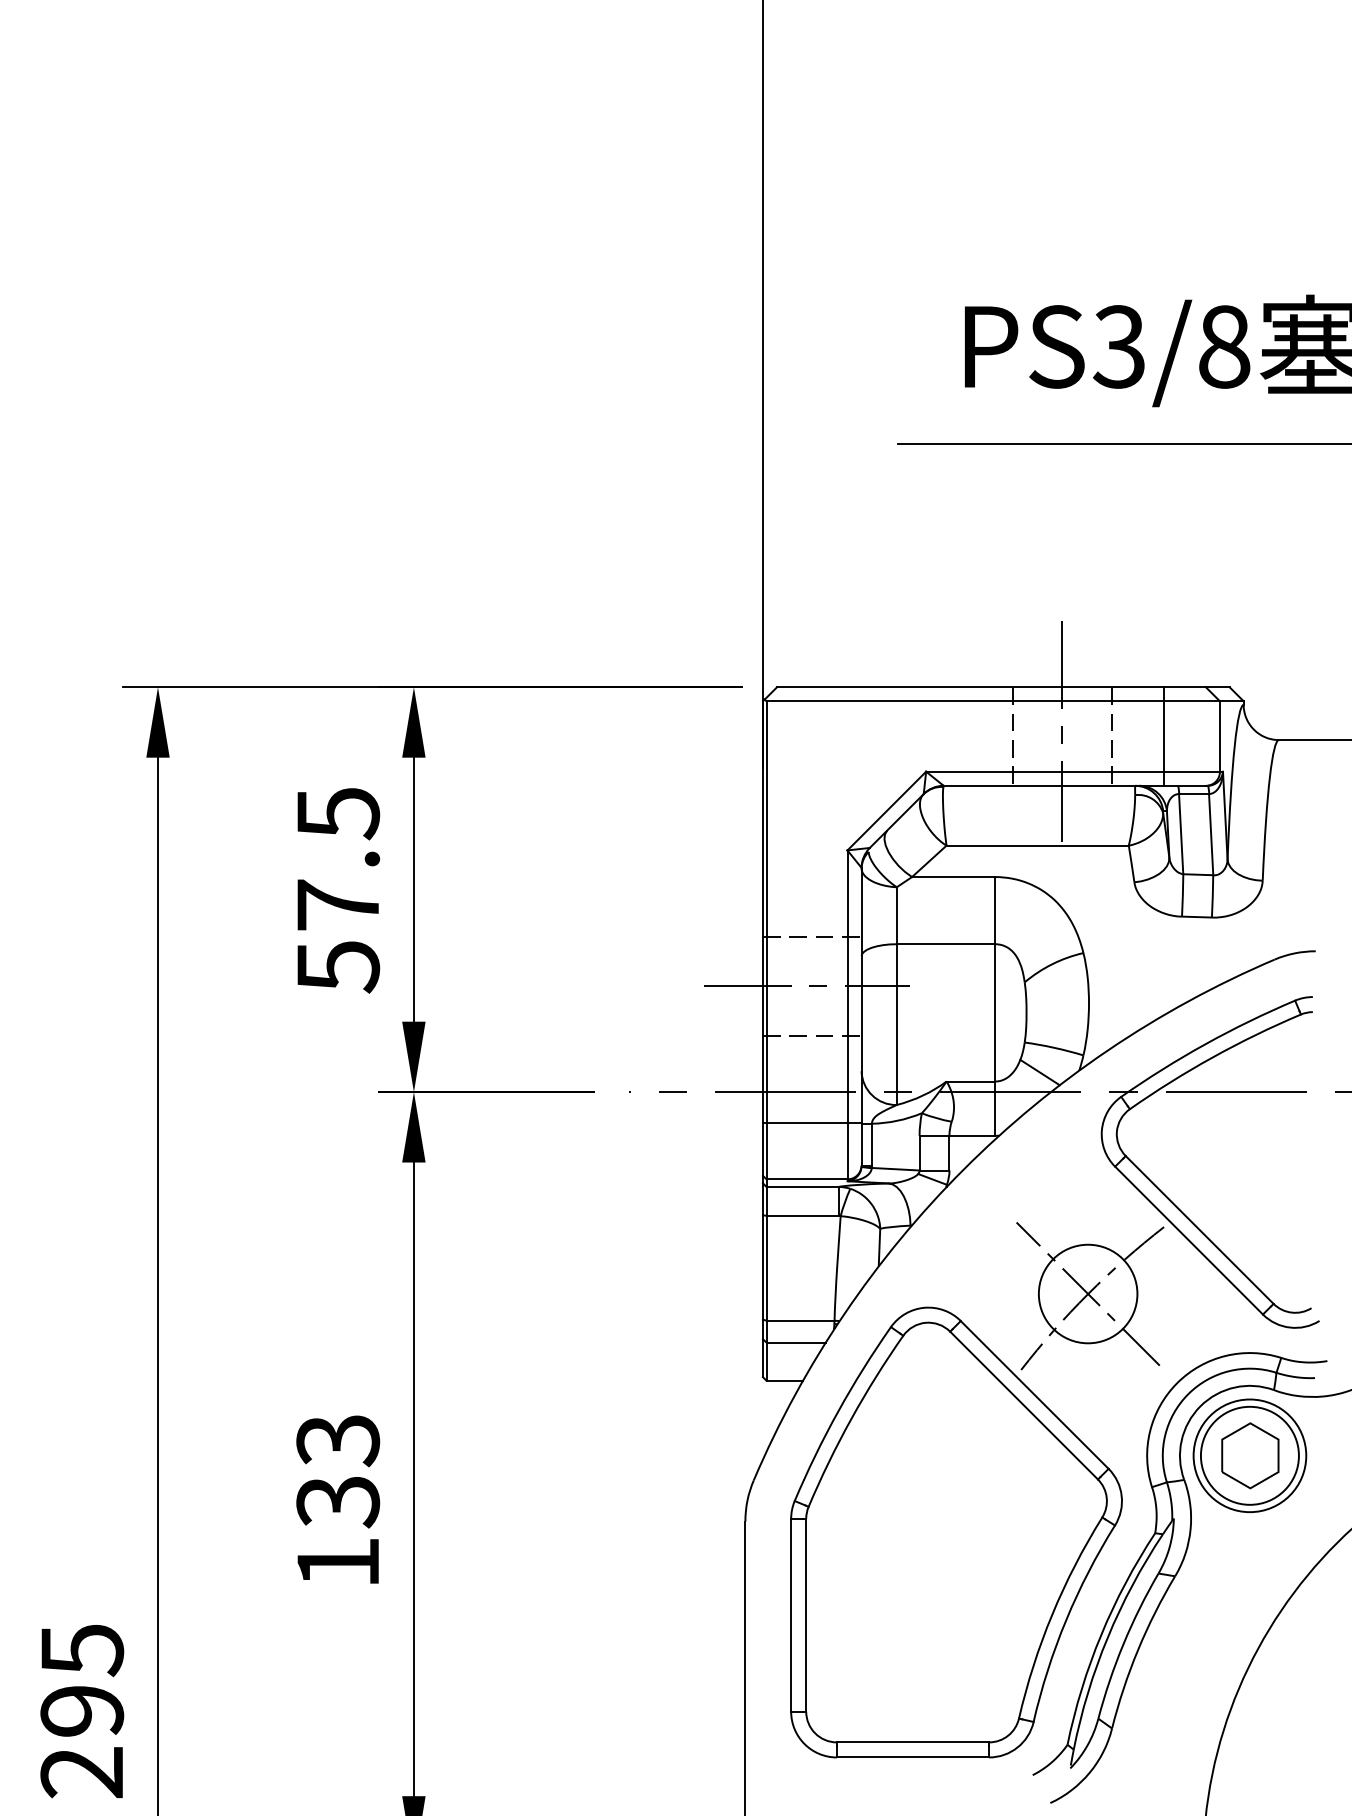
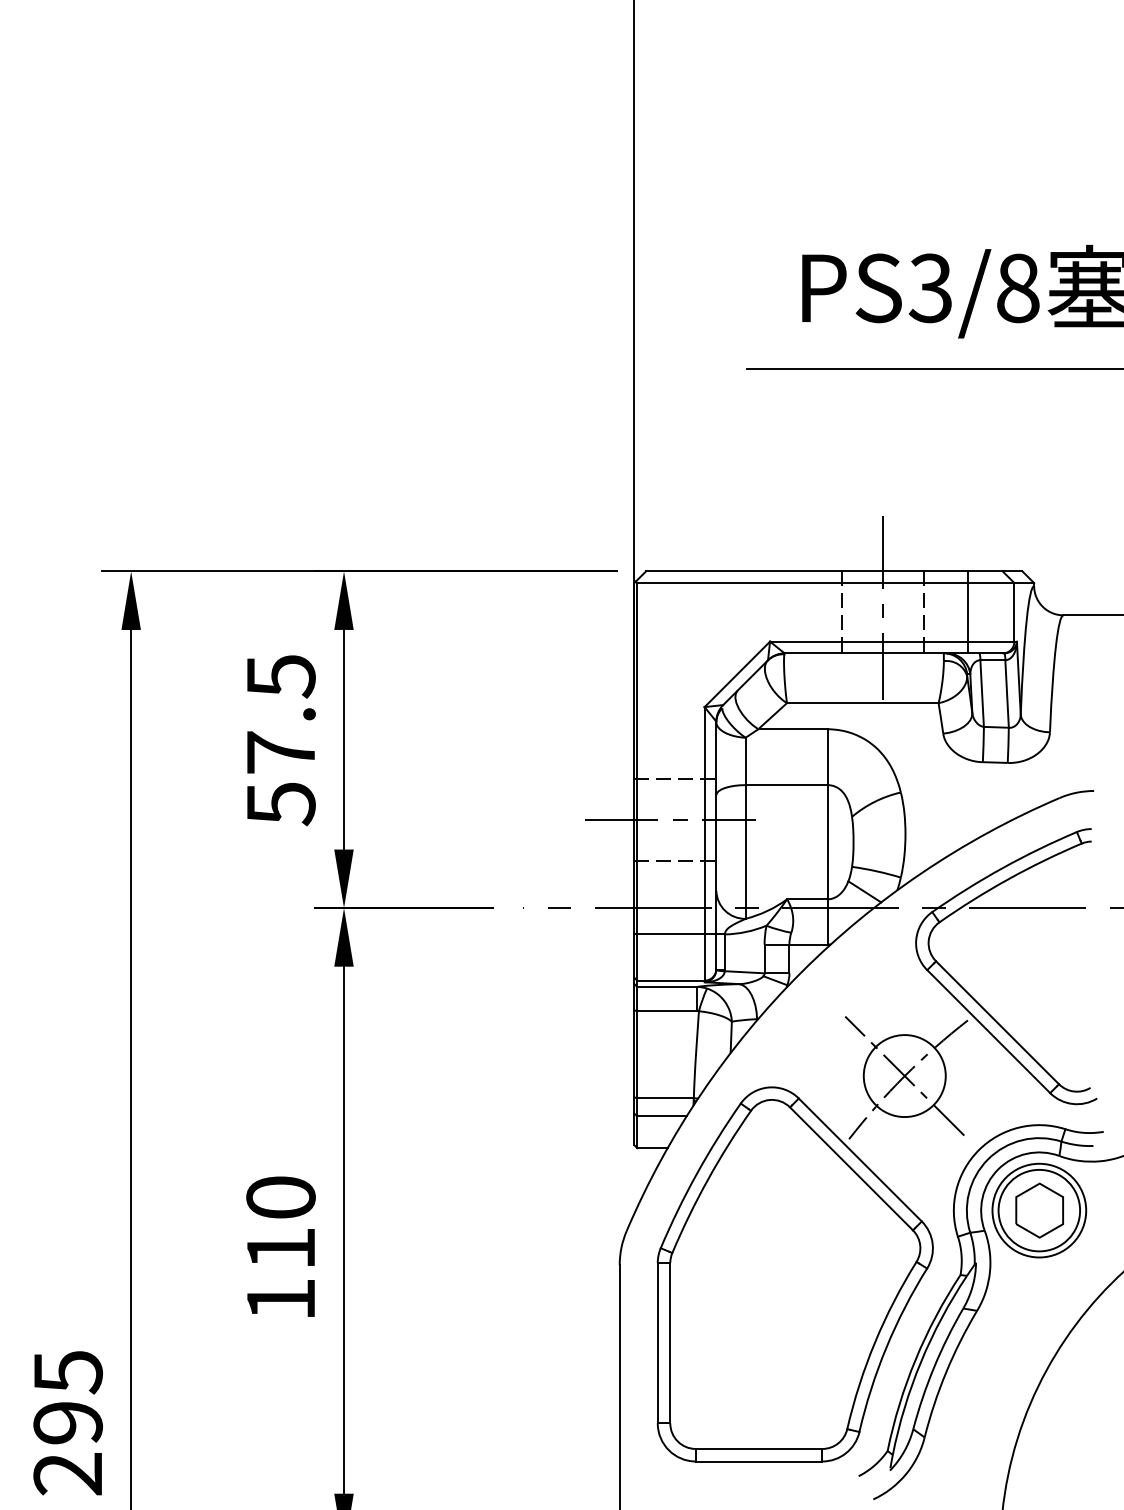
text: (338, 1471) -> (281, 1223), 133 -> 110

